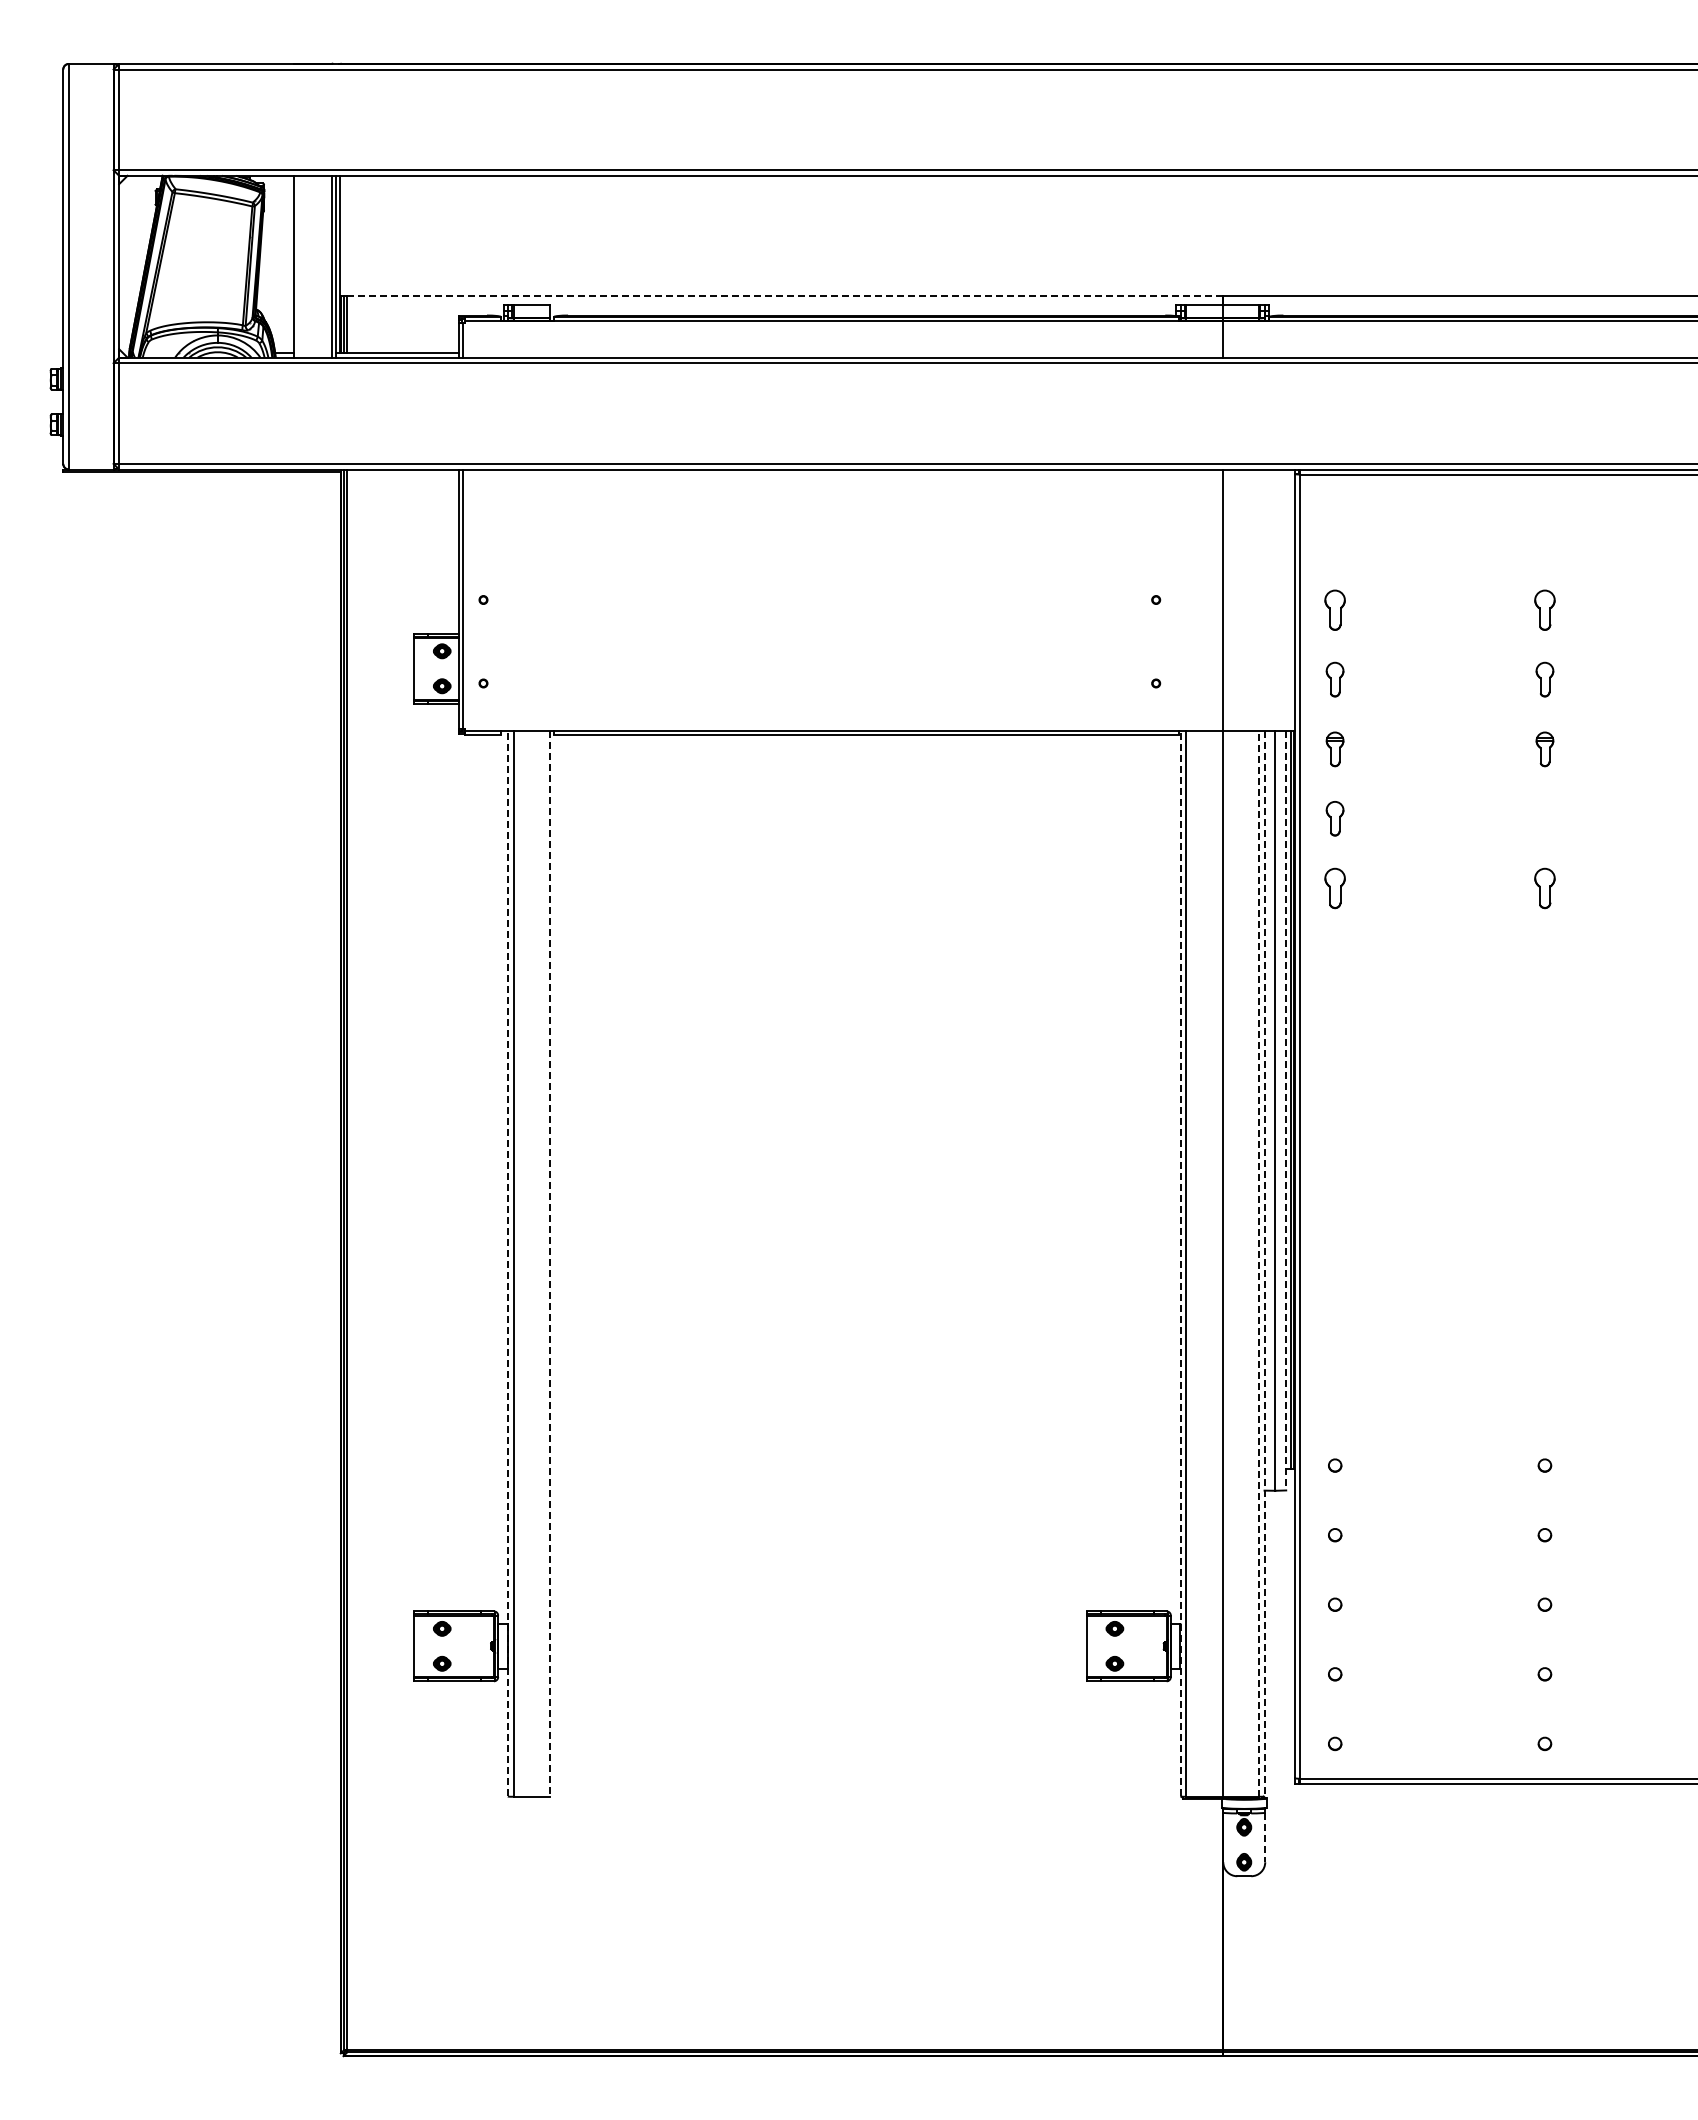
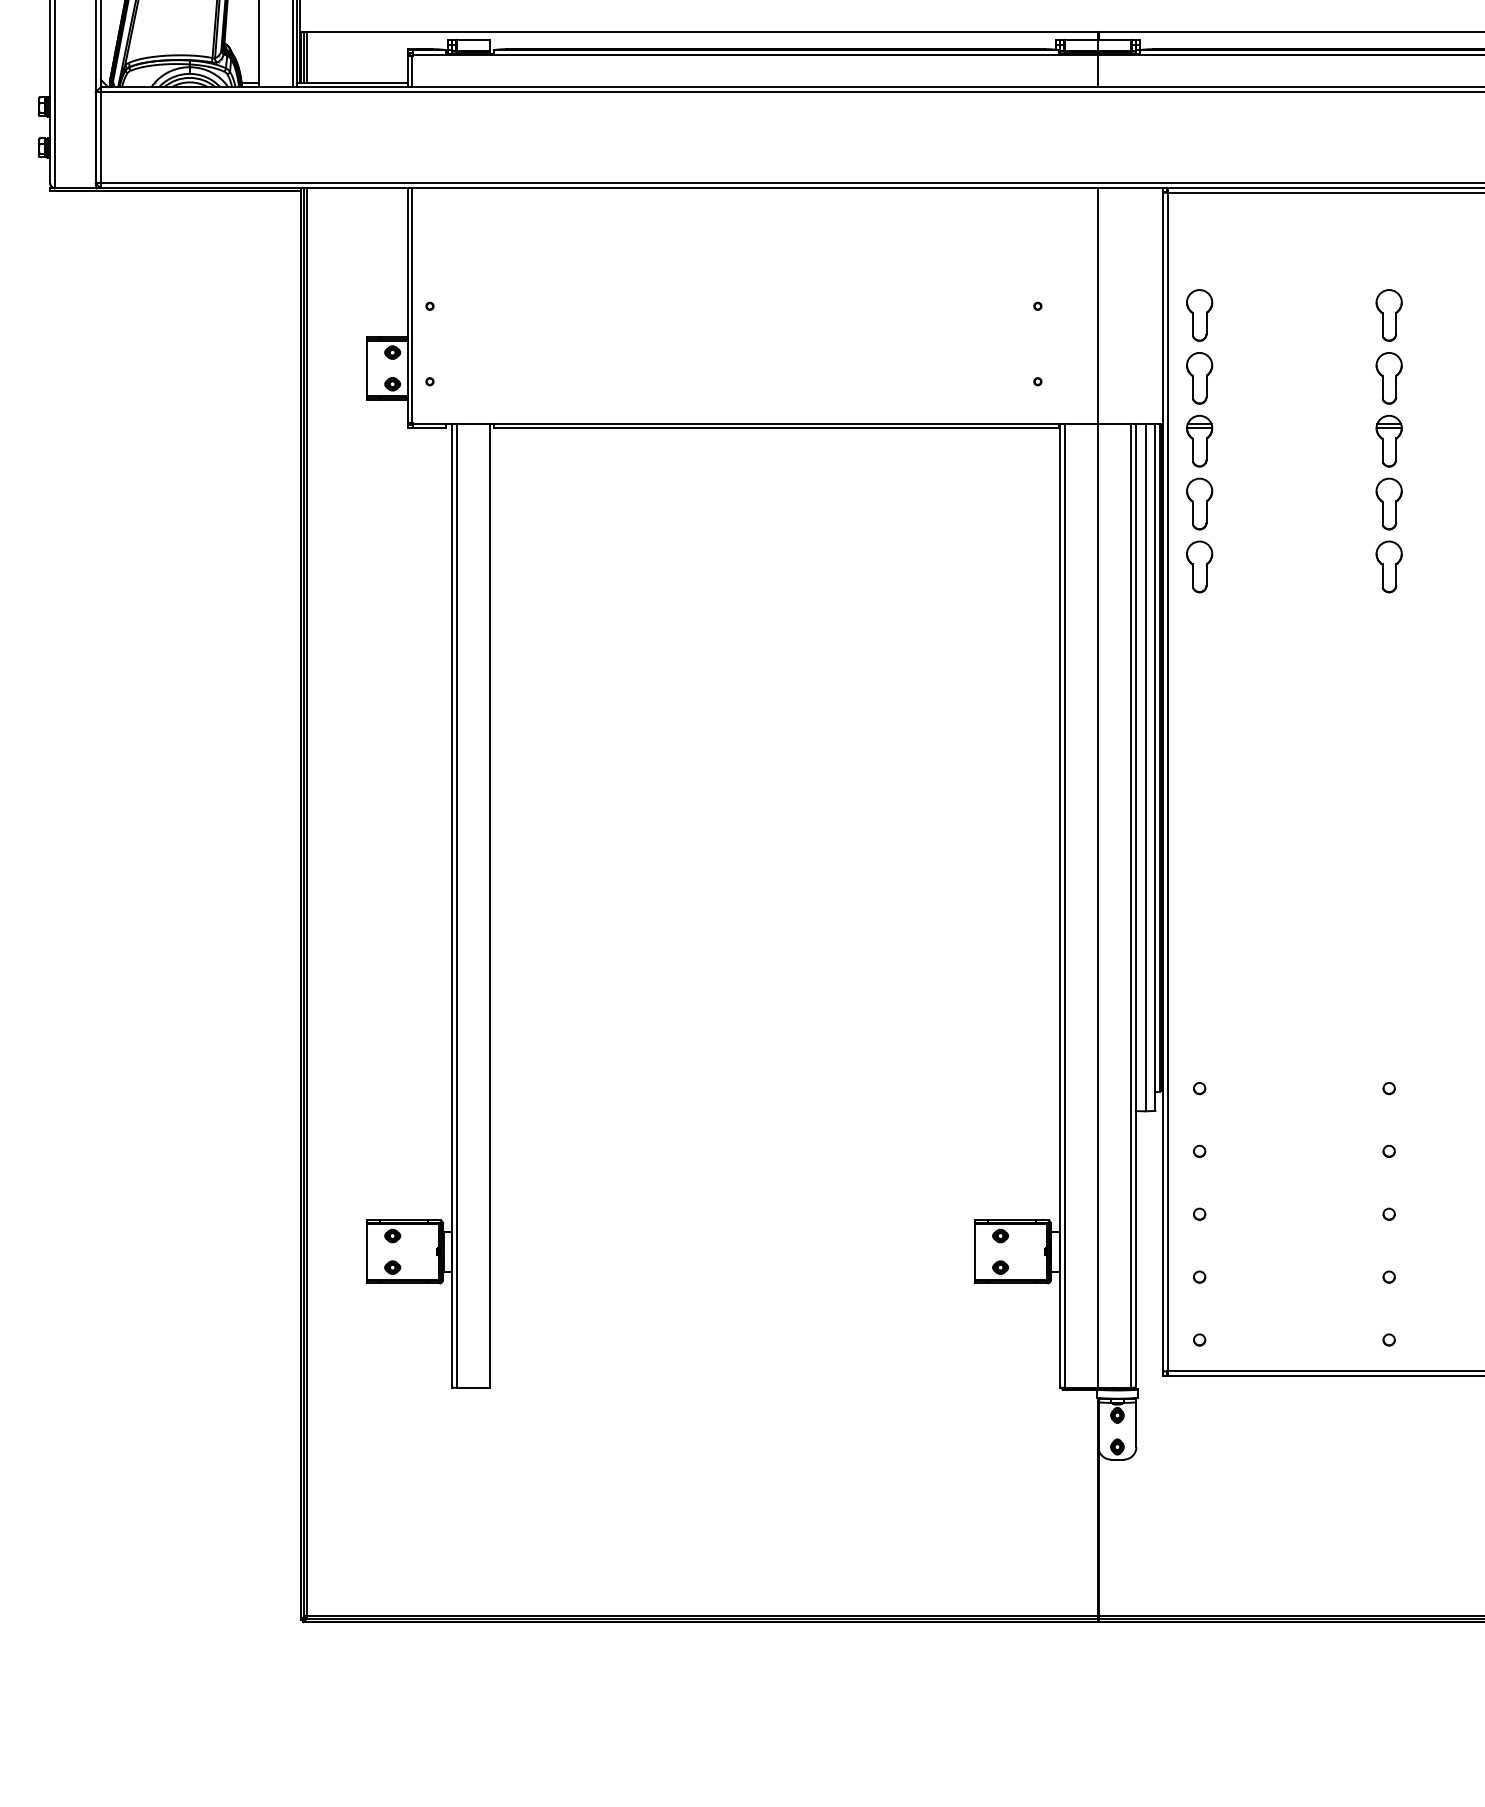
line: (784, 296) -> (701, 32), dashed -> solid
part: (1334, 610) -> (1199, 315), size x1.43
part: (1544, 610) -> (1388, 315), size x1.43
part: (1334, 679) -> (1199, 378), size x1.67
part: (1544, 679) -> (1388, 378), size x1.67
part: (1334, 749) -> (1199, 441), size x1.67
part: (1544, 749) -> (1388, 441), size x1.67
part: (1334, 818) -> (1199, 503), size x1.67
part: (1544, 818) -> (1388, 503), added
part: (1334, 888) -> (1199, 566), size x1.43
part: (1544, 888) -> (1388, 566), size x1.43
line: (1286, 1110) -> (1155, 767), dashed -> solid
line: (507, 1263) -> (451, 905), dashed -> solid
line: (549, 1263) -> (489, 905), dashed -> solid
line: (1180, 1263) -> (1059, 905), dashed -> solid
line: (1258, 1263) -> (1130, 905), dashed -> solid
line: (1264, 1263) -> (1135, 905), dashed -> solid
line: (1265, 1837) -> (1136, 1424), dashed -> solid

